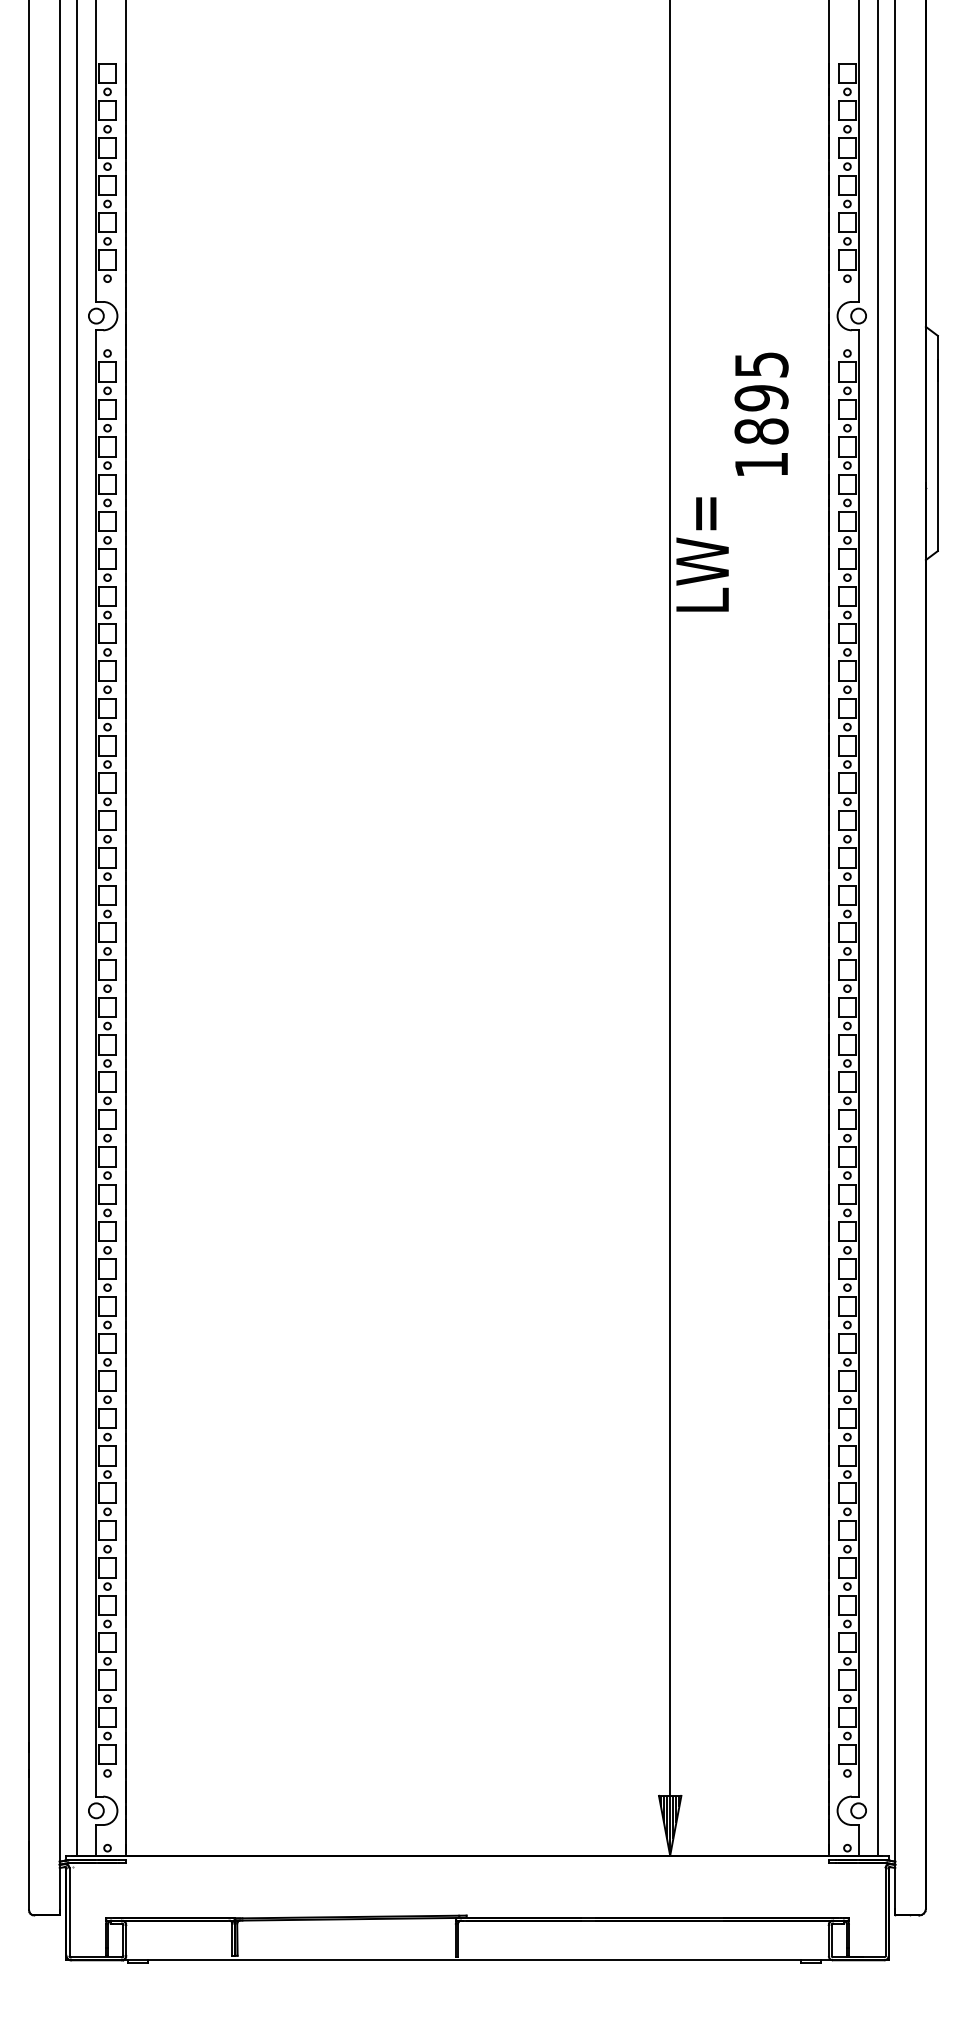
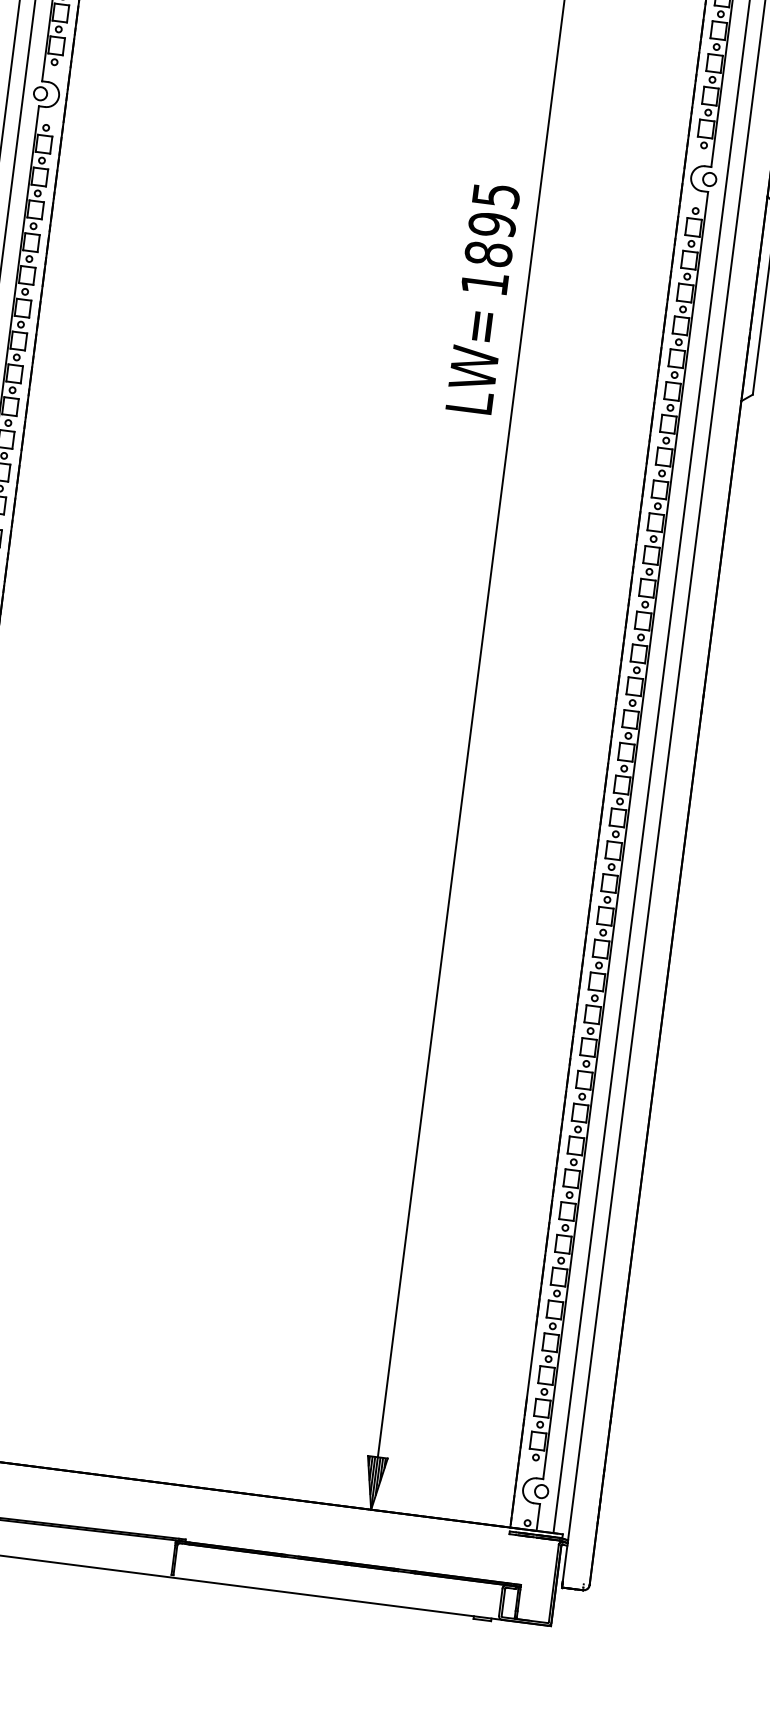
text: (761, 413) -> (490, 238), moved
text: (702, 554) -> (474, 362), moved

